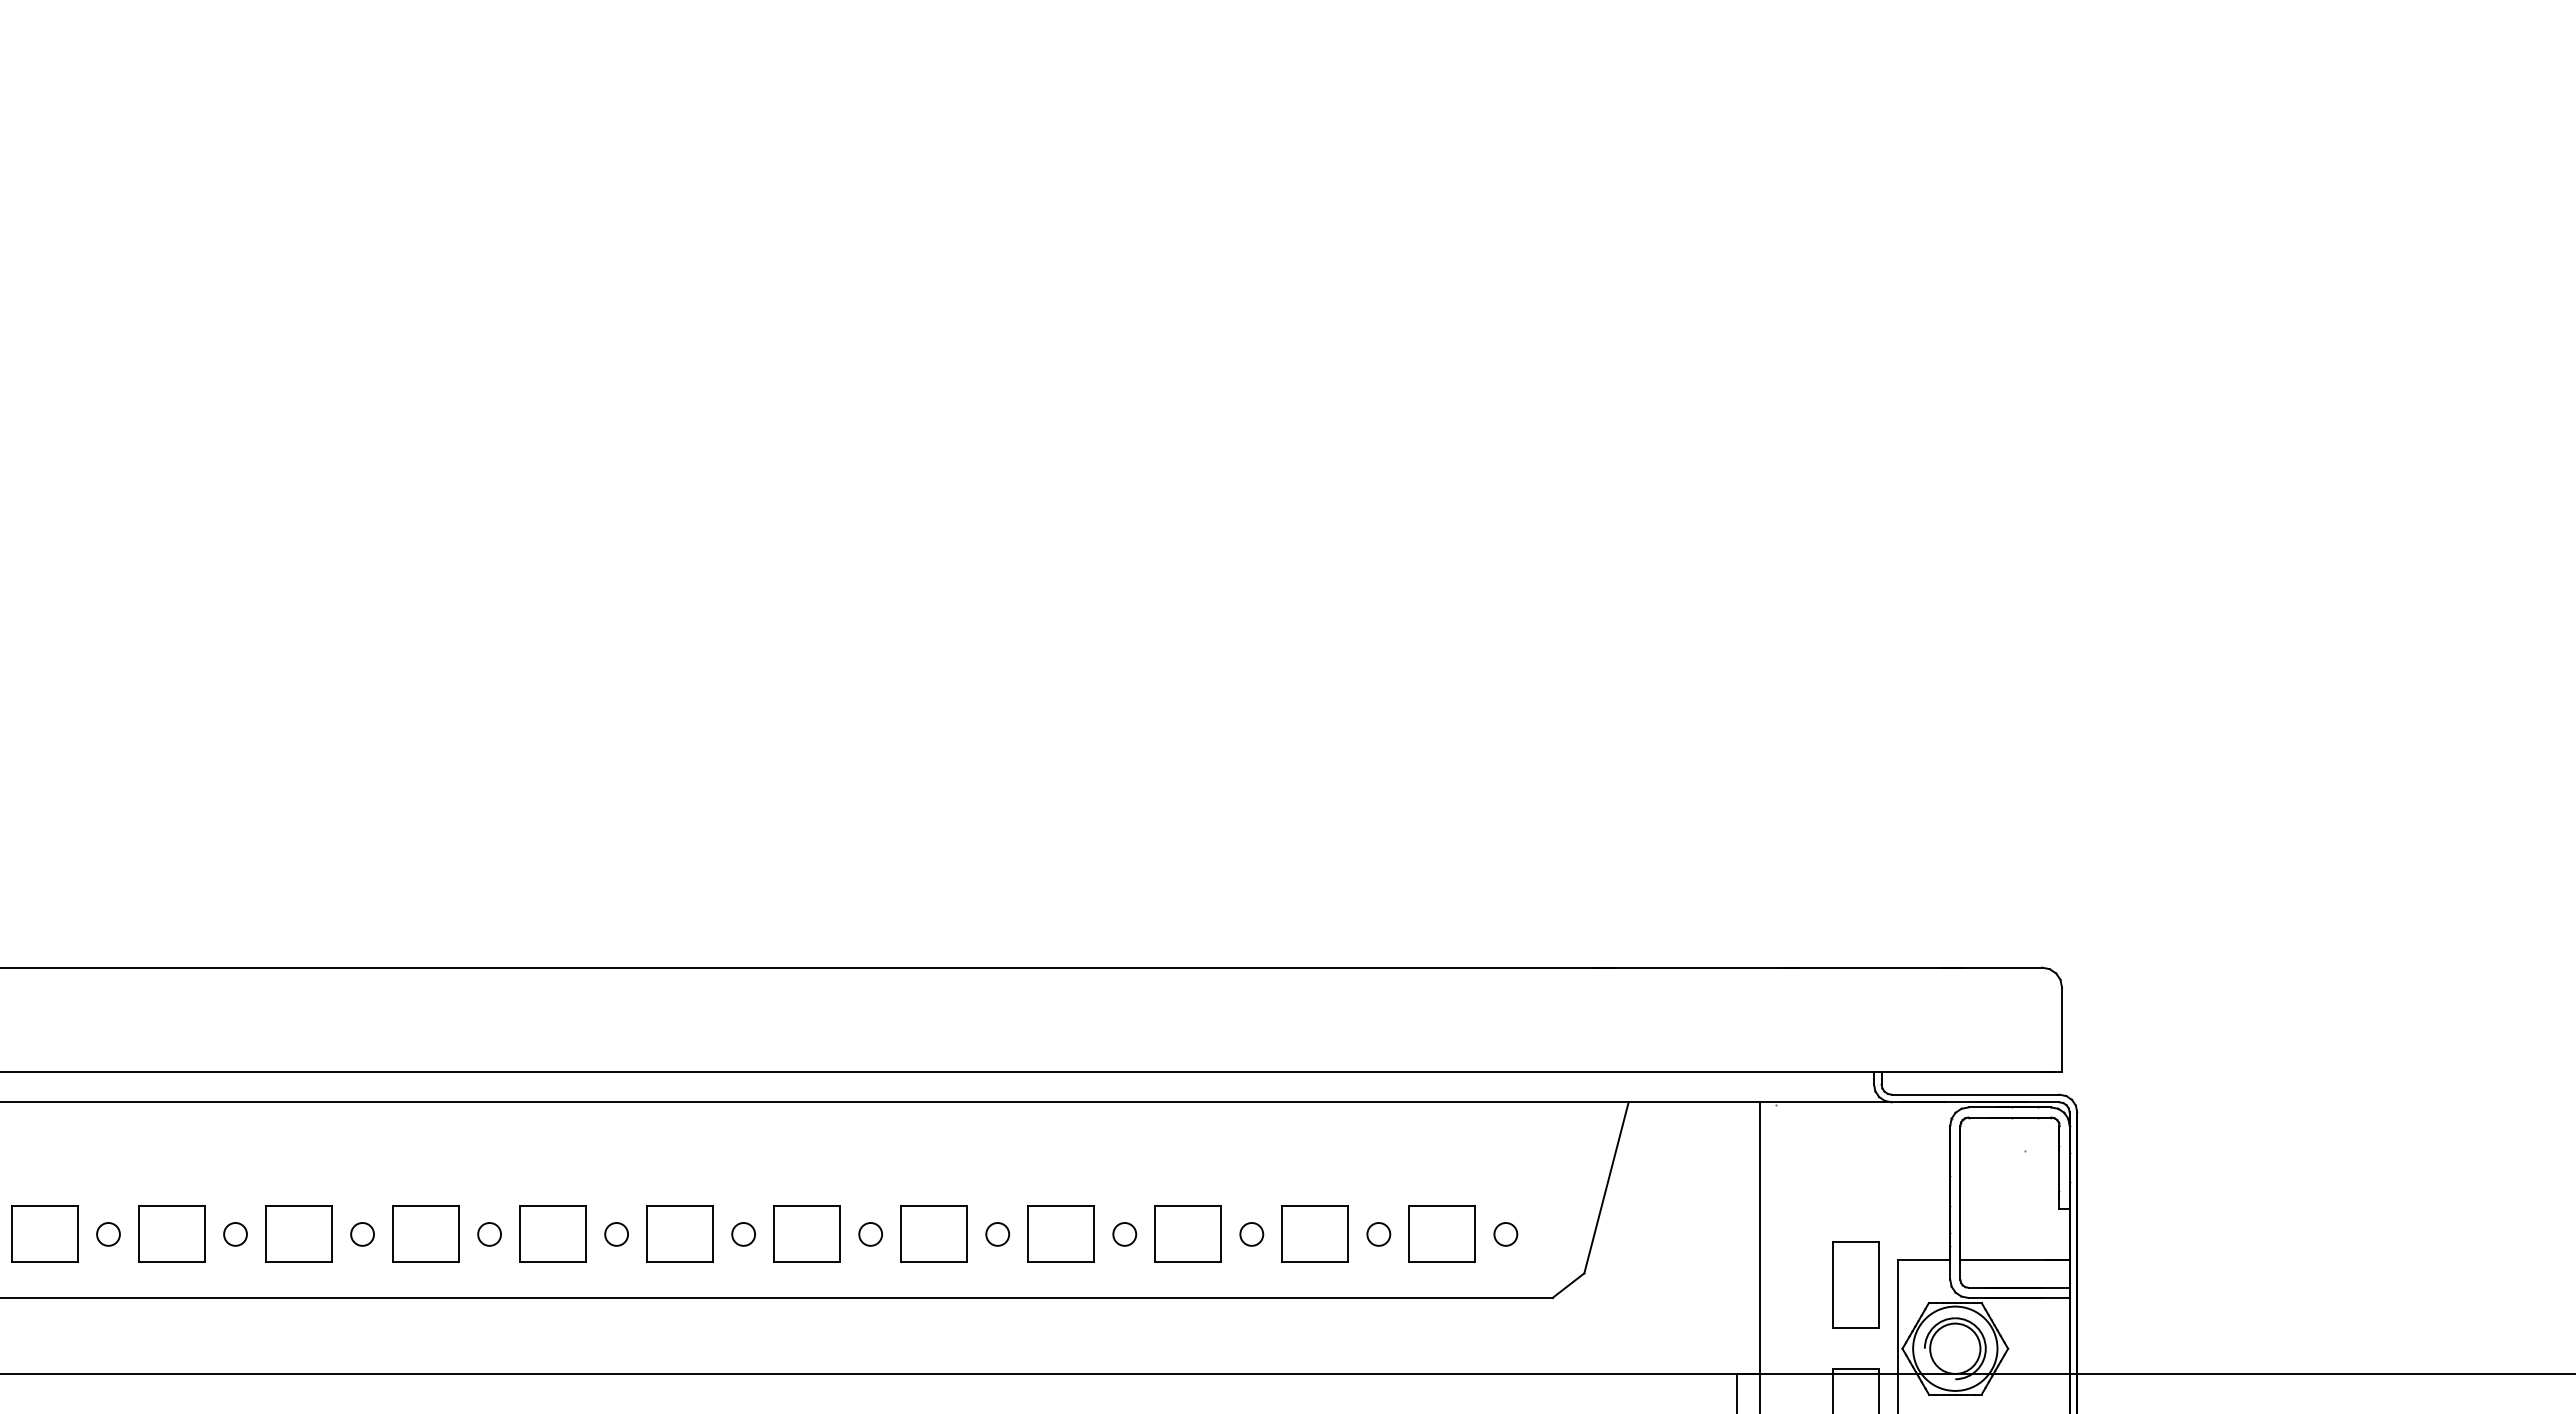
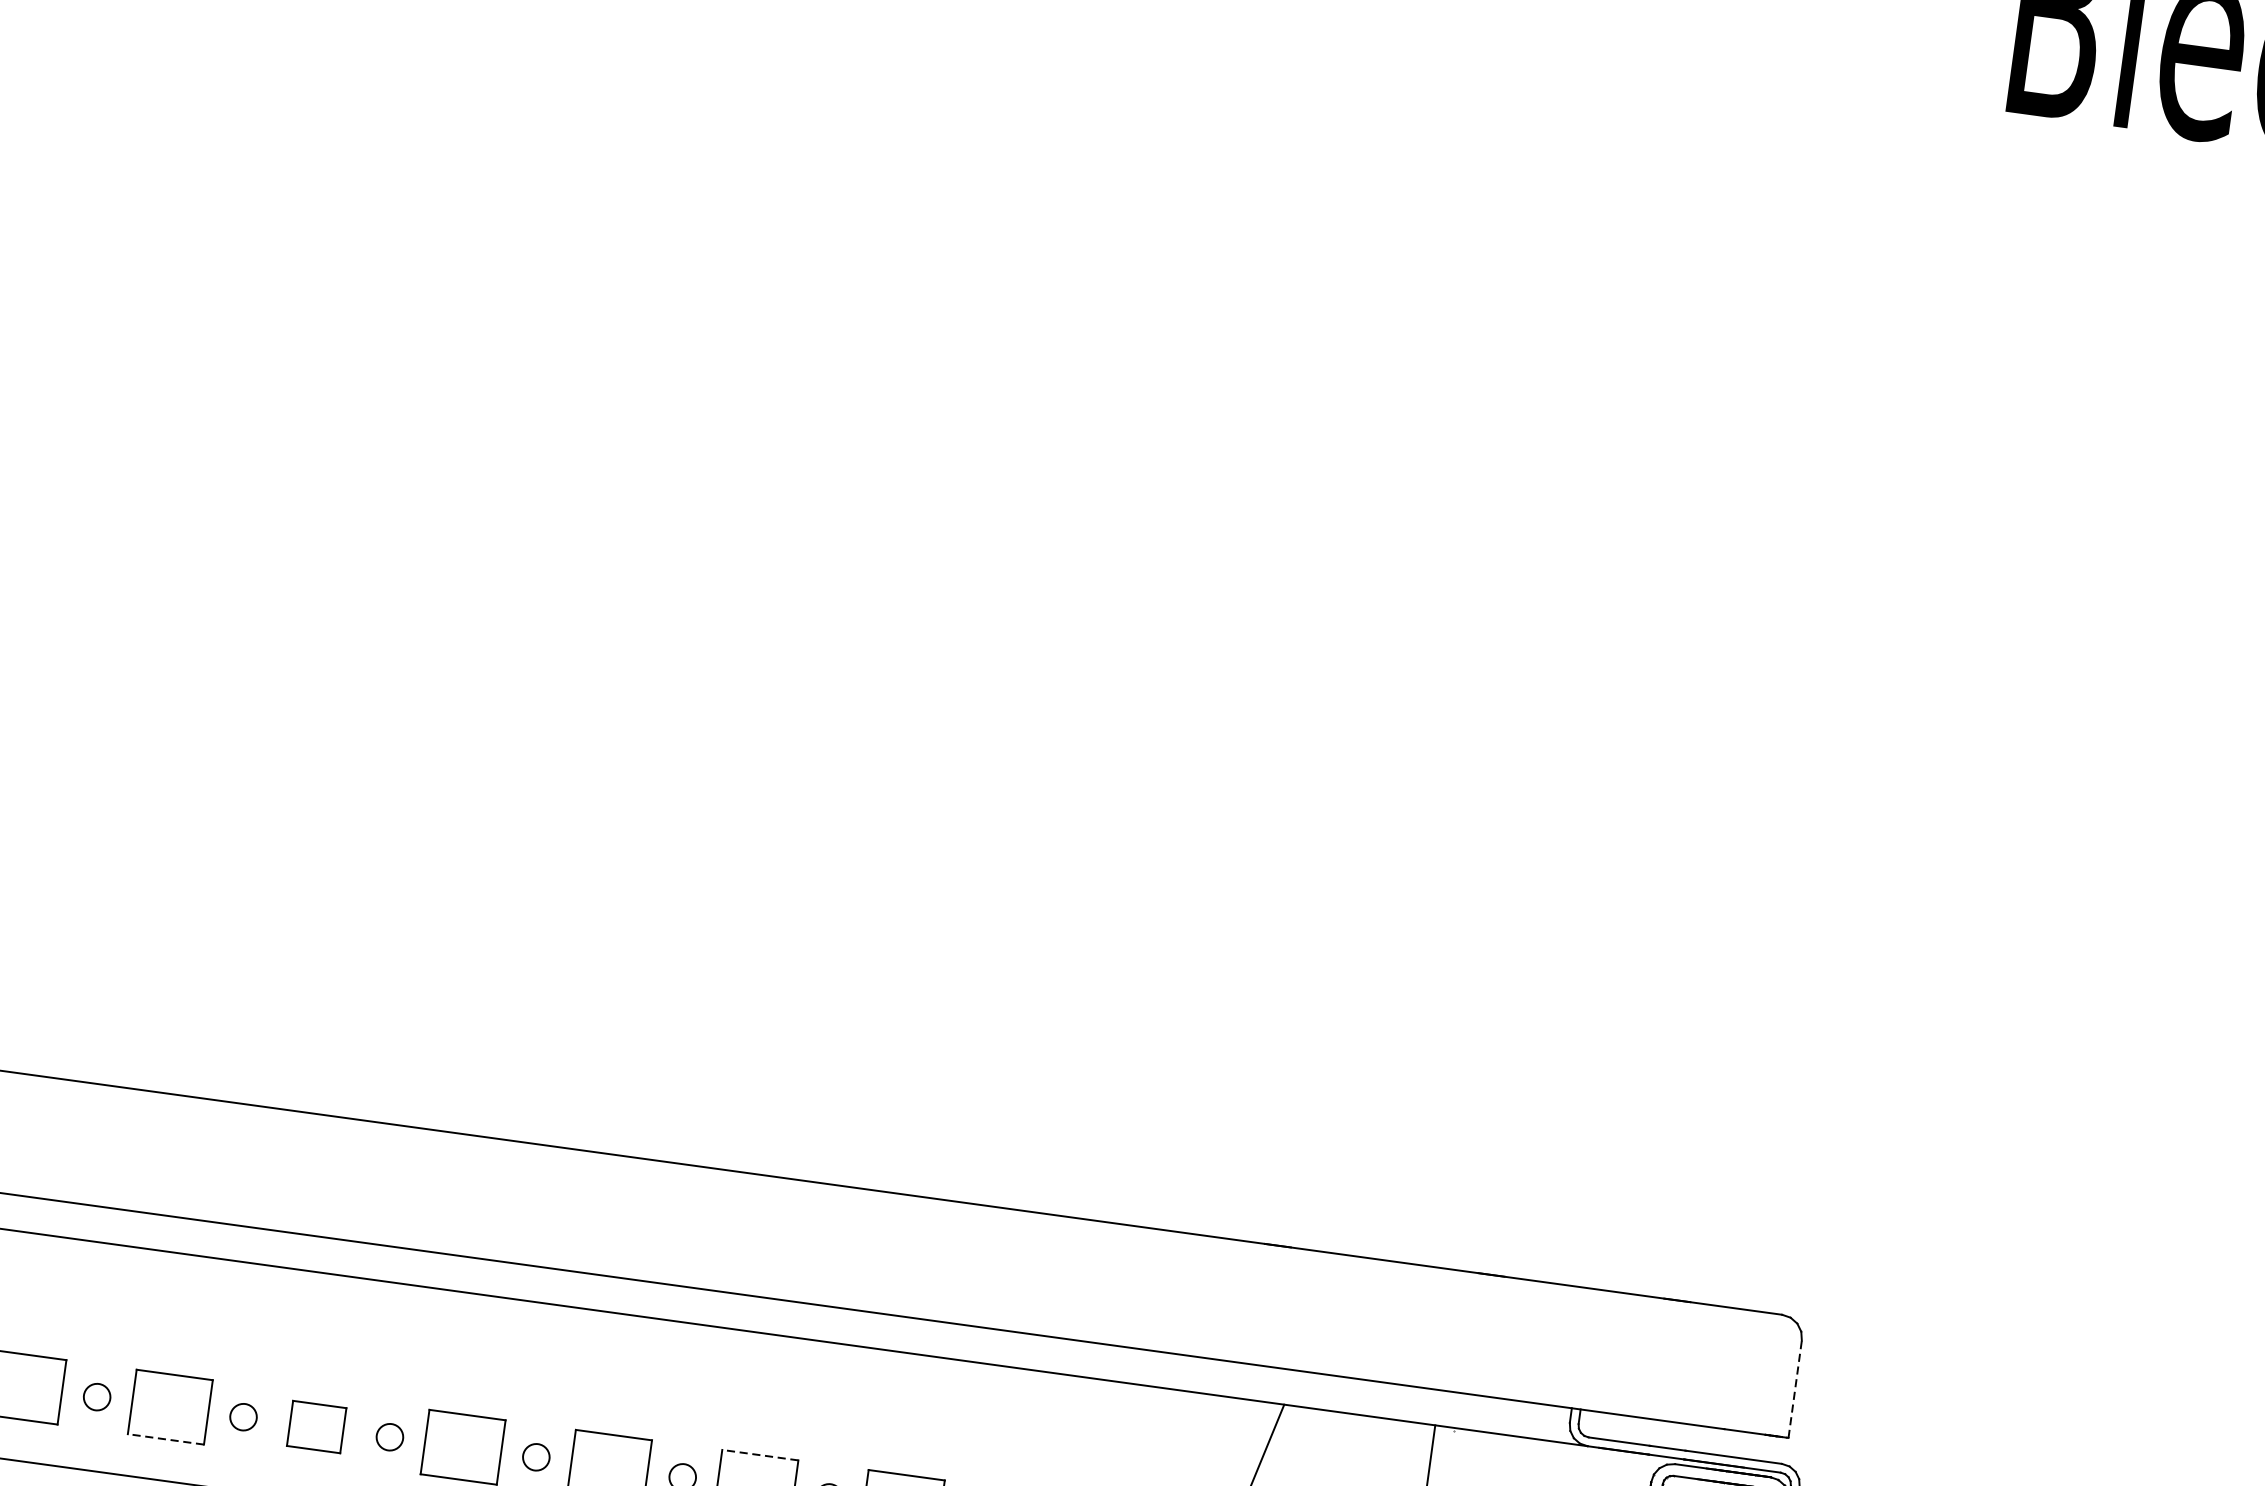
line: (2062, 1029) -> (1795, 1389), solid -> dashed
line: (1187, 1206) -> (759, 1455), solid -> dashed
part: (806, 1233) -> (316, 1426), size x0.7
line: (679, 1262) -> (165, 1439), solid -> dashed

